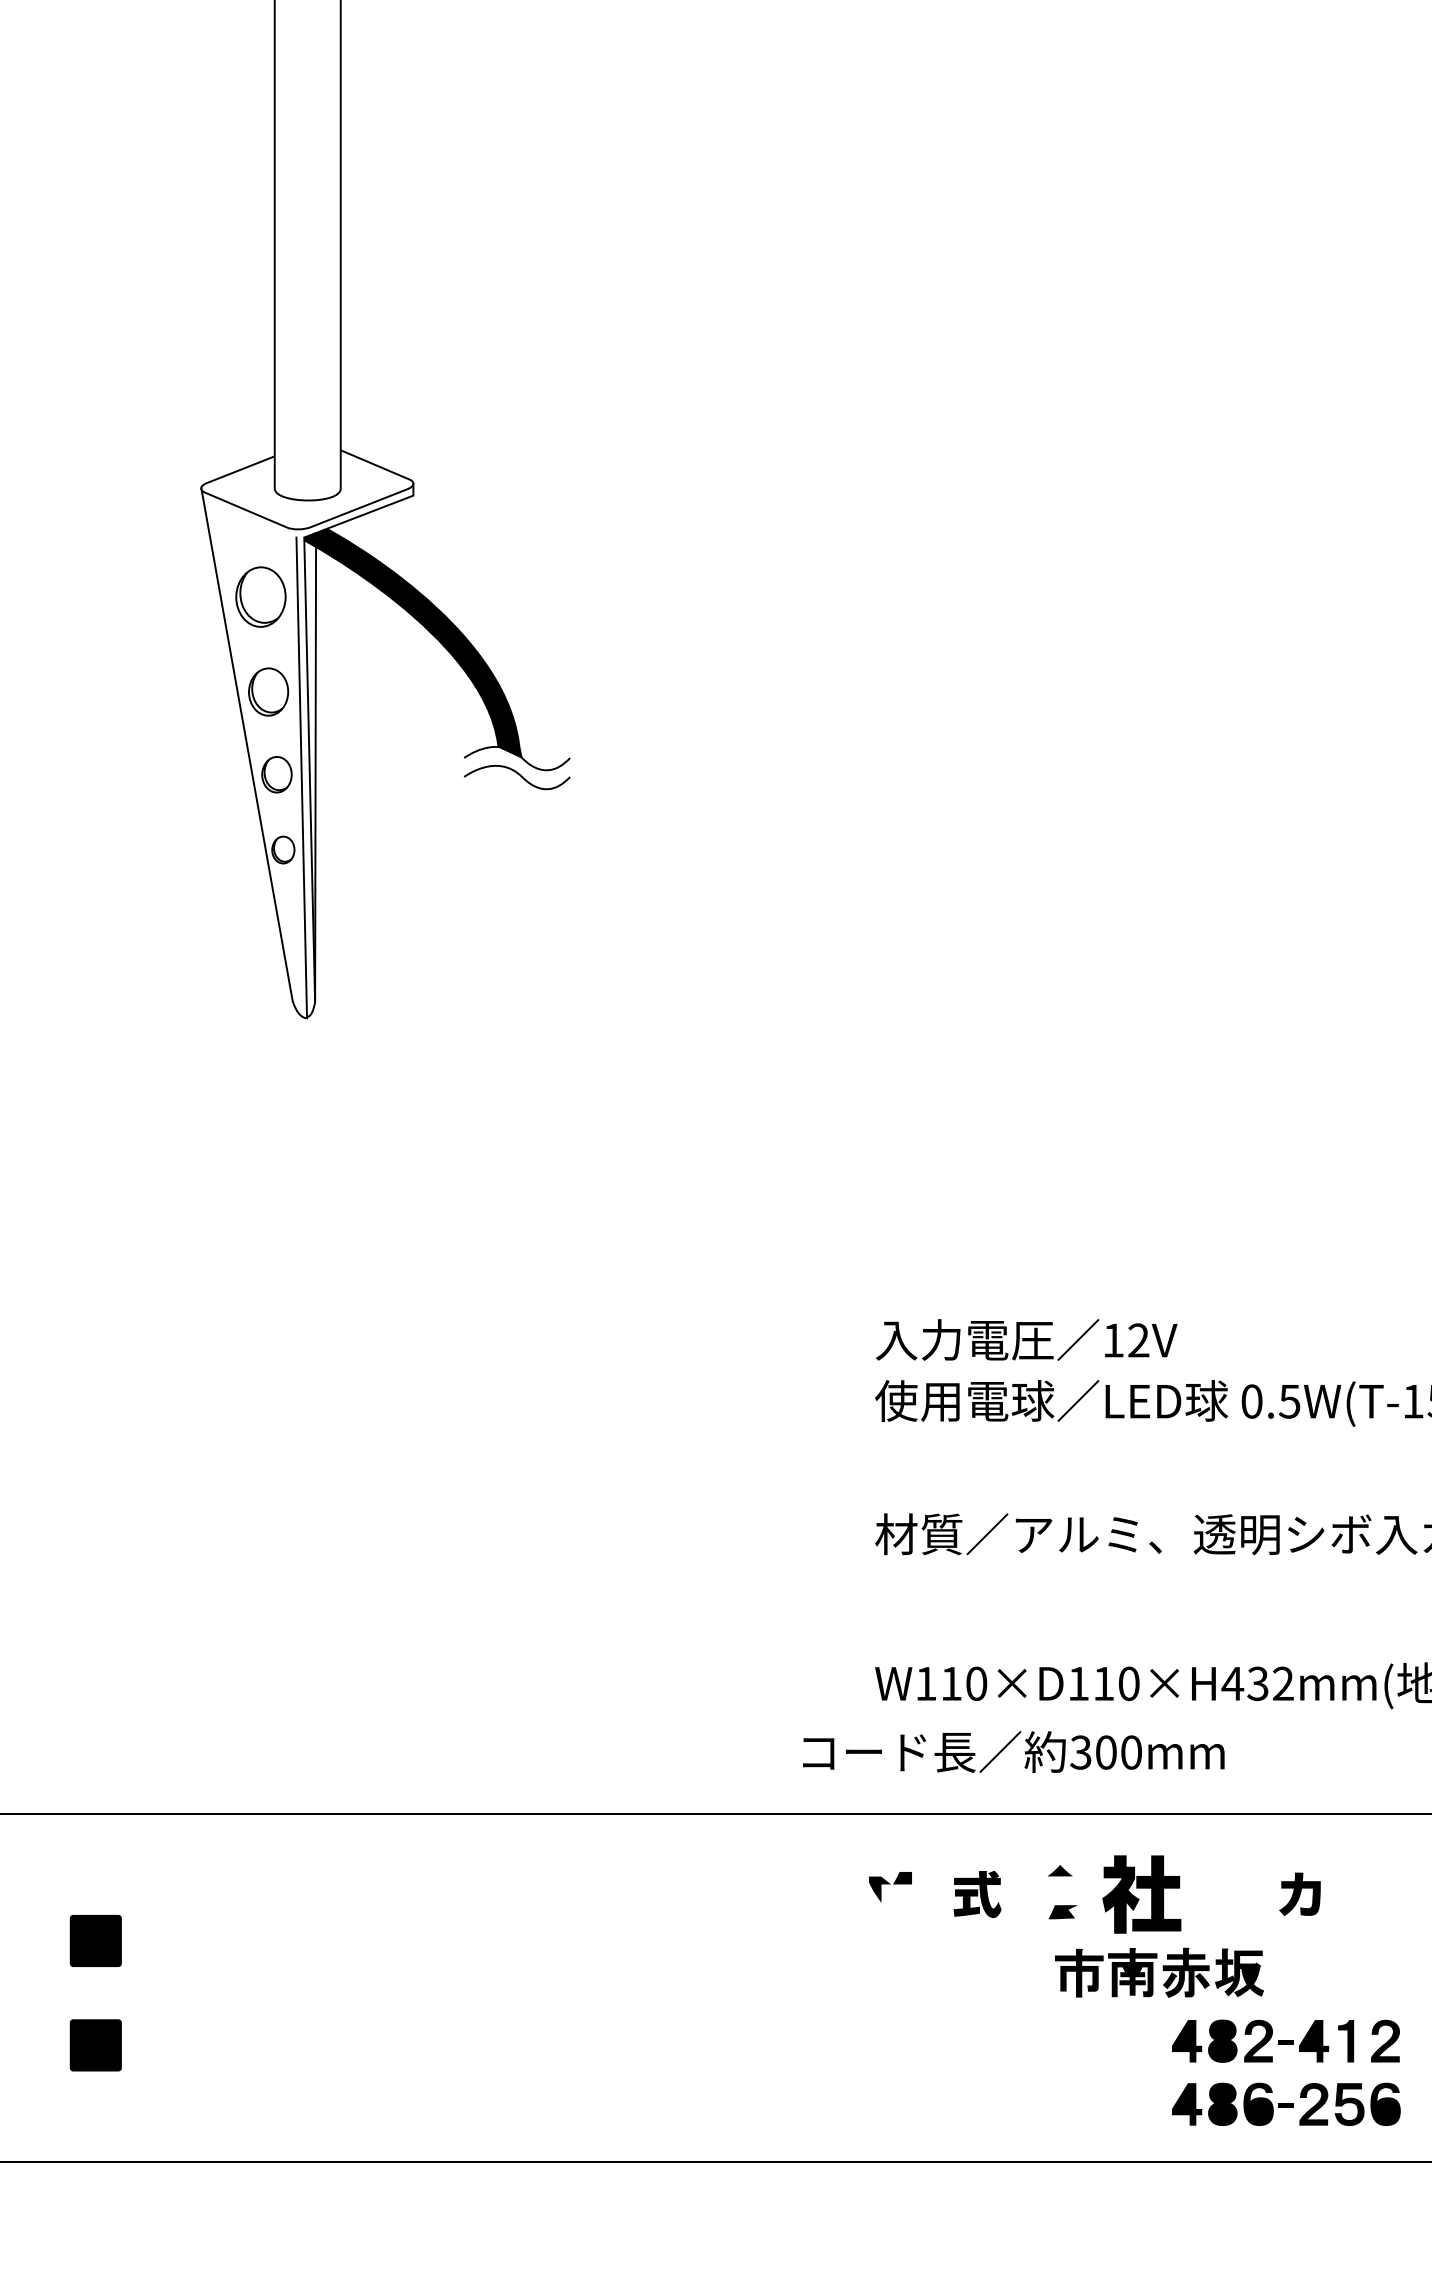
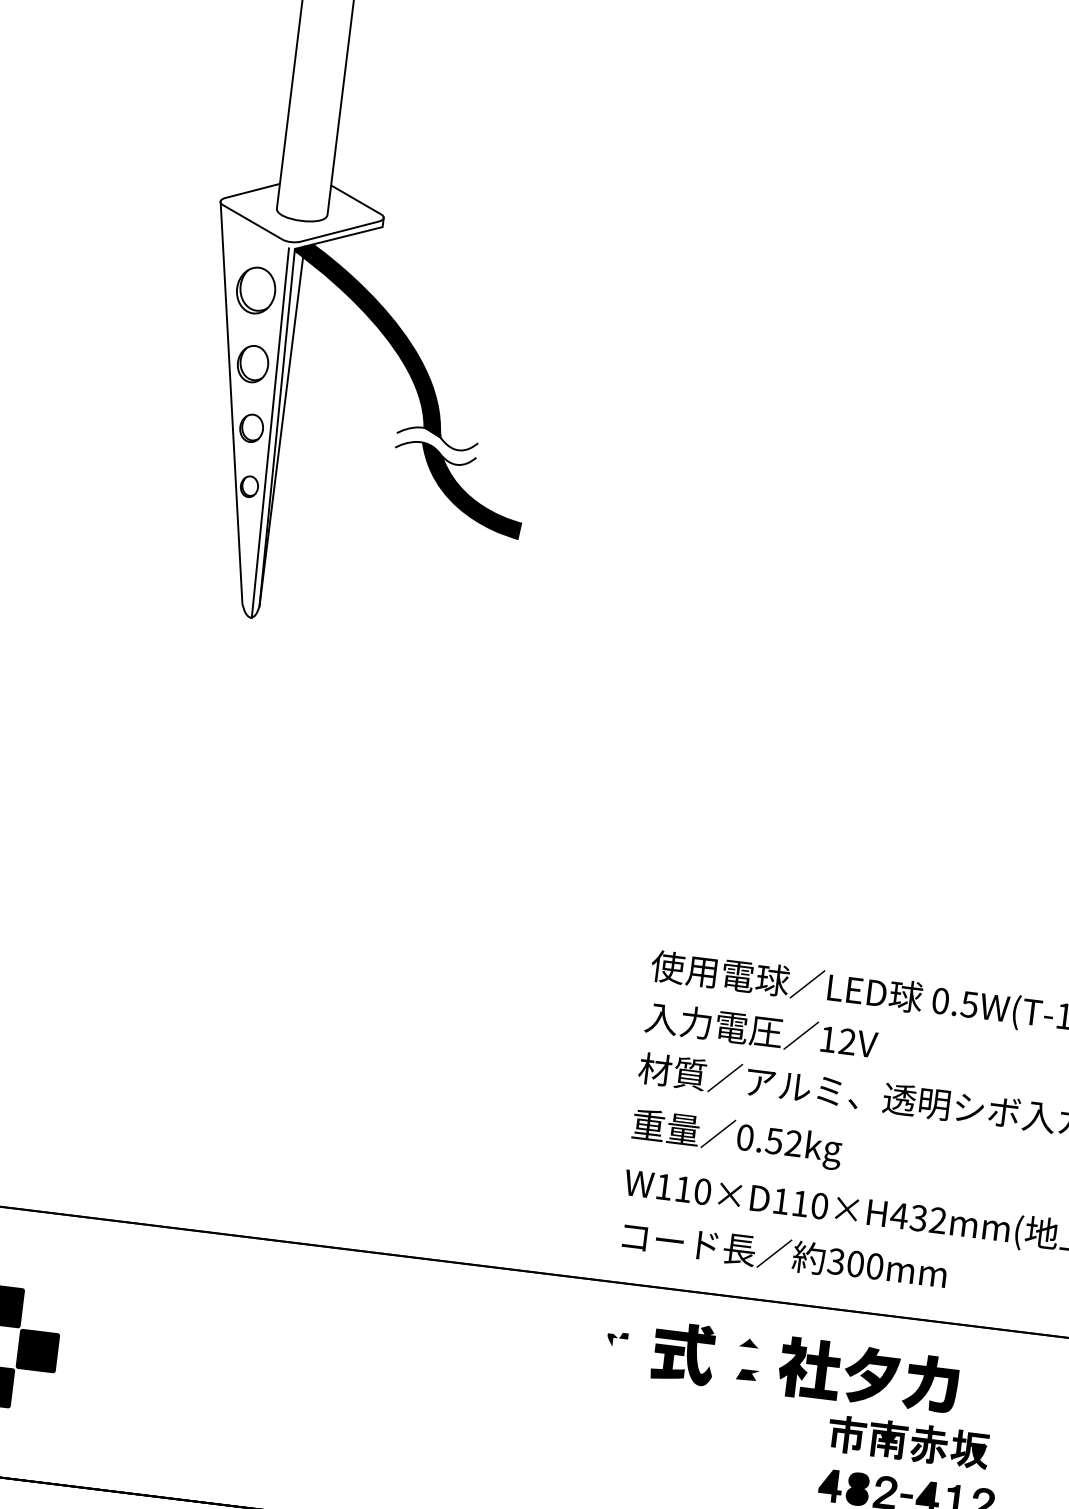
fill: (568, 821) -> (470, 491), added
part: (1026, 1339) -> (761, 1030), moved
part: (1012, 1610) -> (737, 1138), added
part: (1008, 1745) -> (781, 1249), moved
part: (890, 1886) -> (617, 1339), size x0.62
fill: (1221, 1893) -> (870, 1375), added
part: (977, 1894) -> (683, 1353), size x1.67
part: (1299, 1894) -> (930, 1383), size x1.67
part: (1159, 1972) -> (908, 1441), moved
fill: (147, 1993) -> (37, 1351), added

